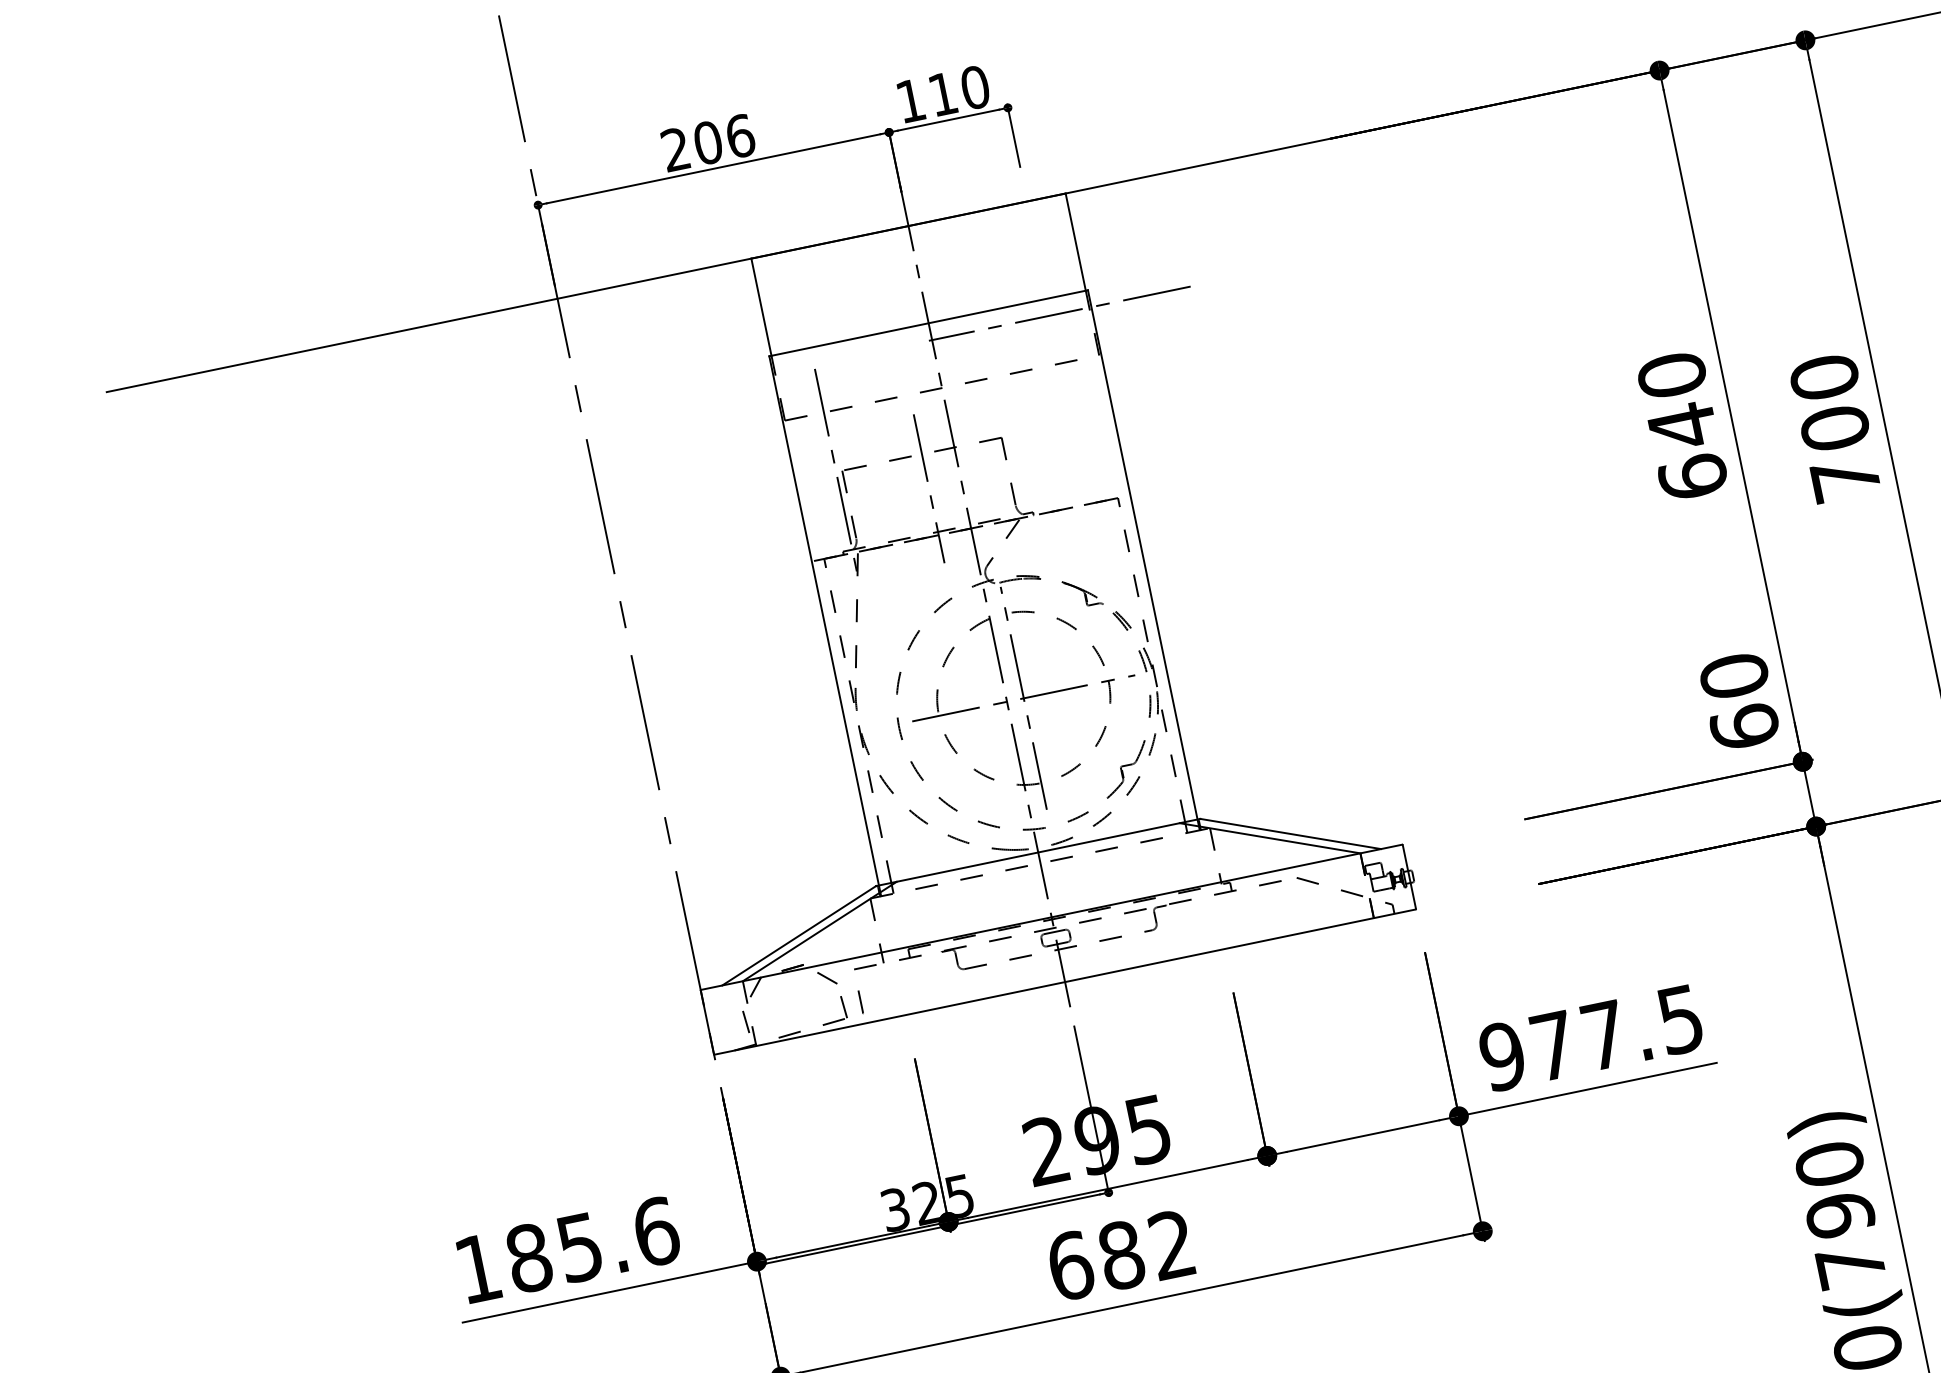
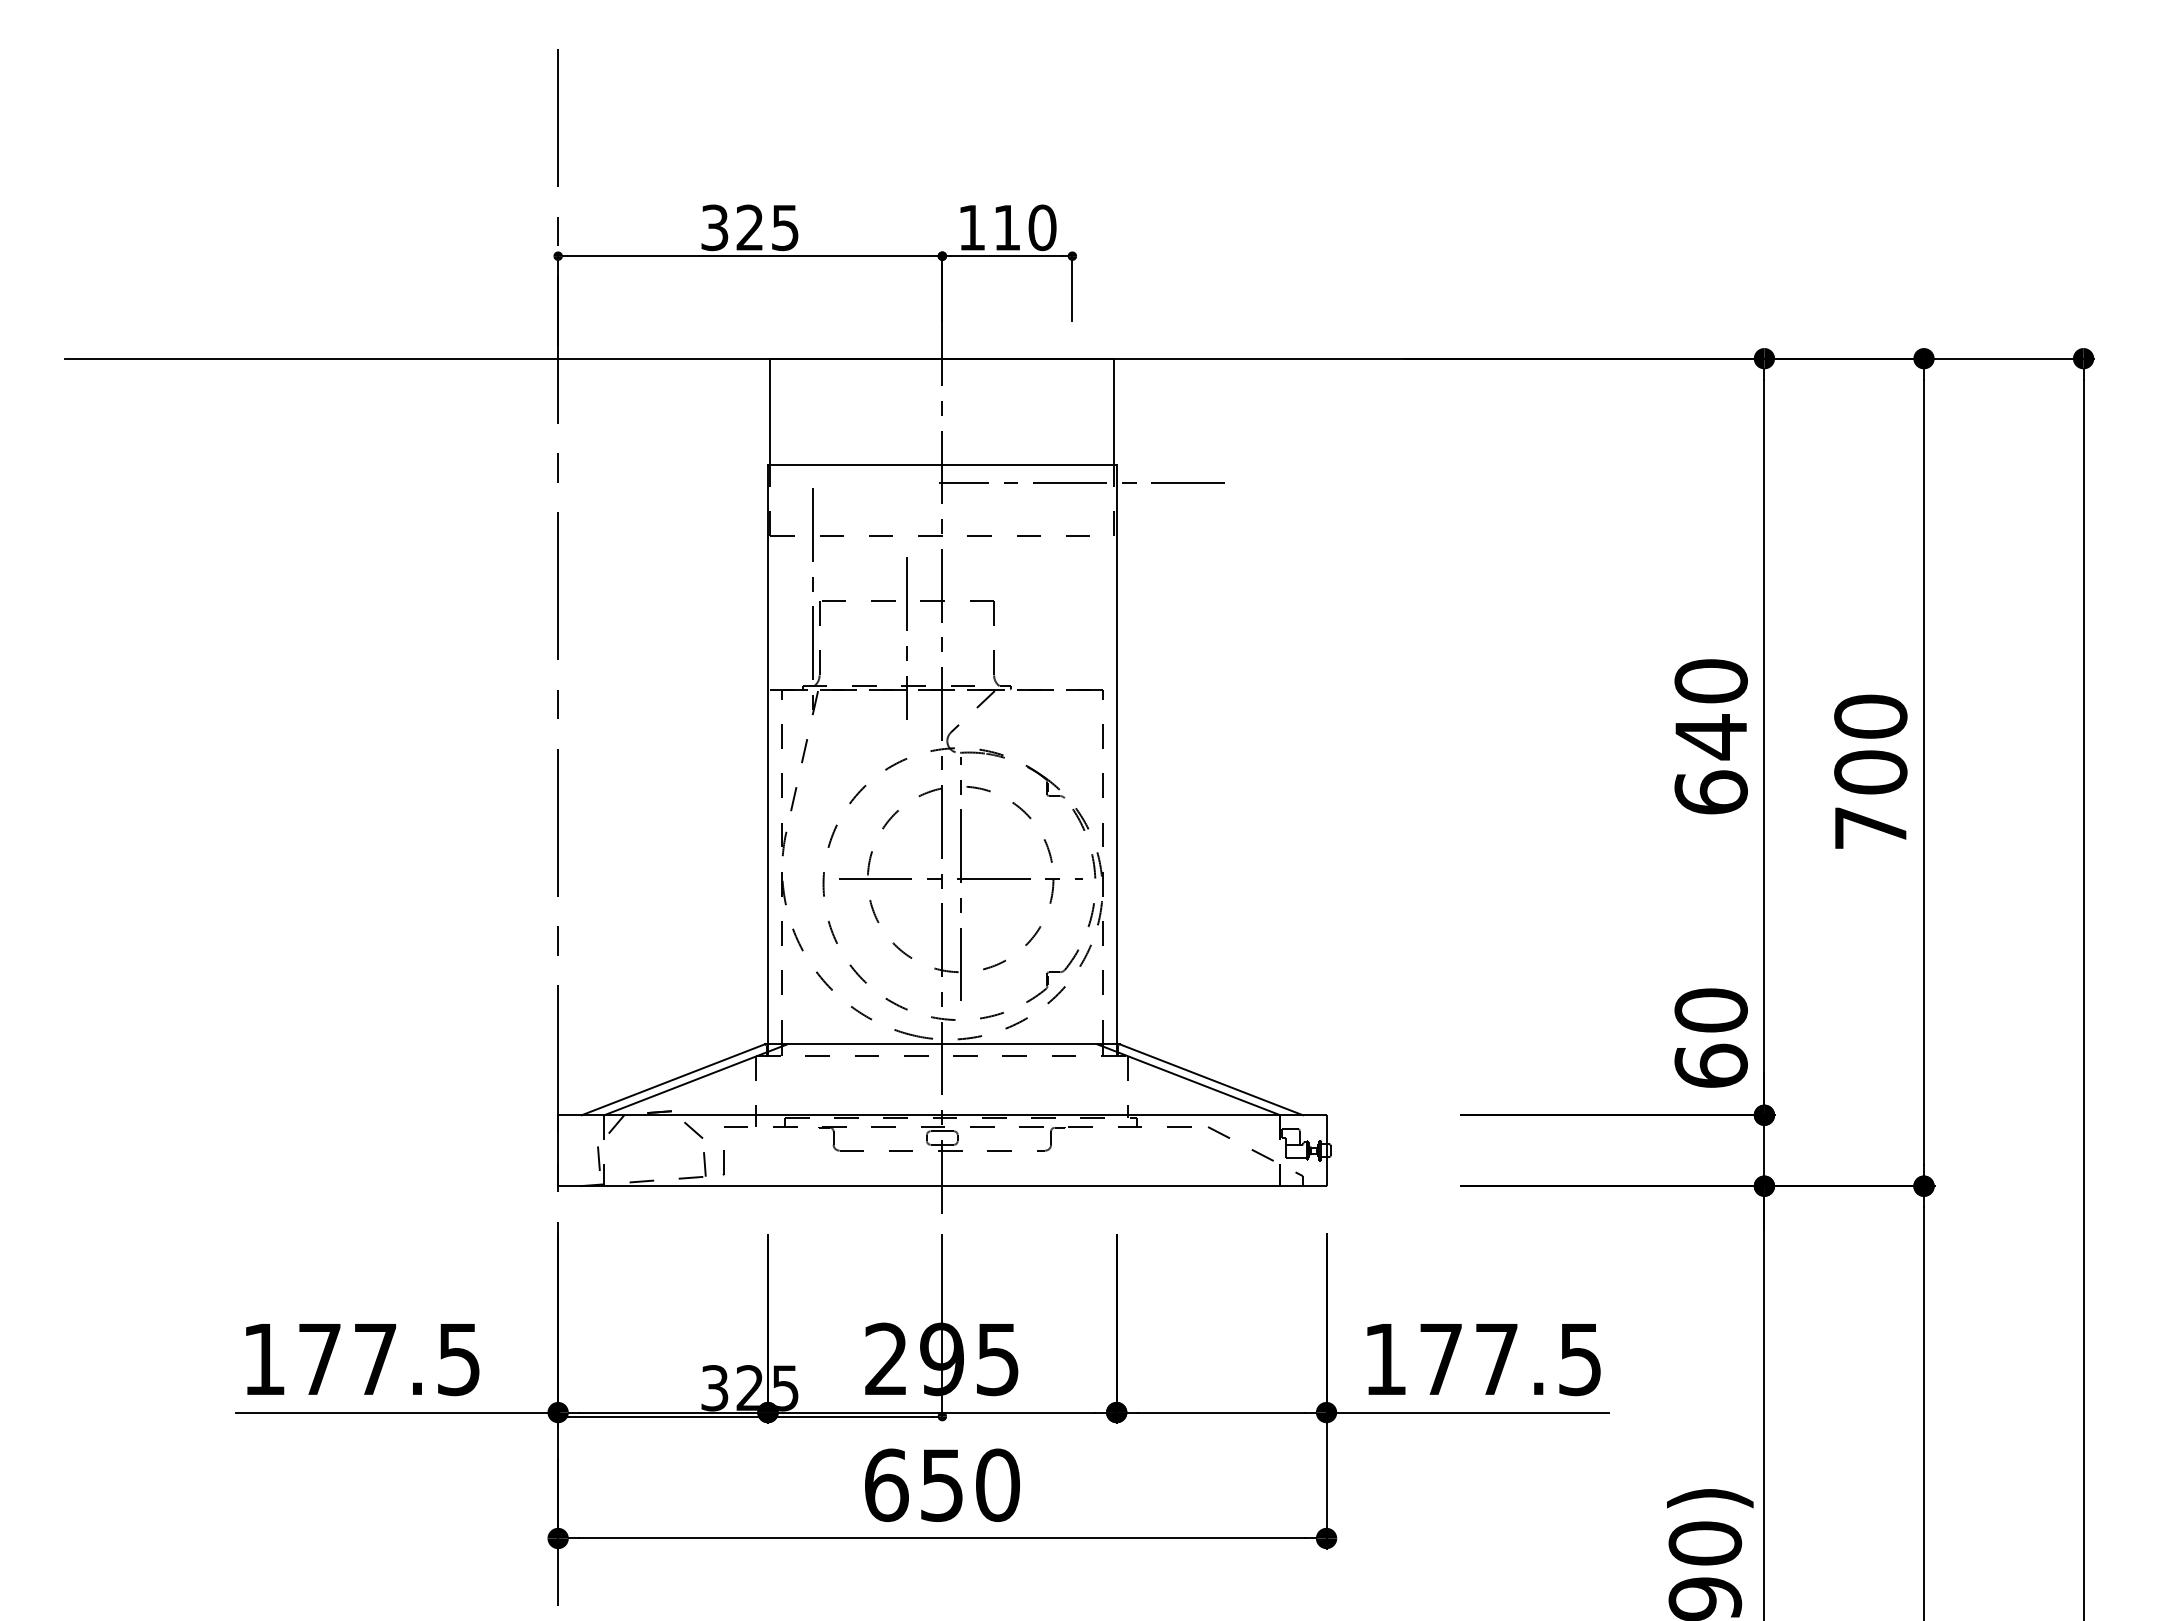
text: (708, 142) -> (750, 227), 206 -> 325
text: (1502, 1056) -> (1385, 1359), 977.5 -> 177.5
text: (592, 1245) -> (389, 1359), 185.6 -> 177.5
text: (1146, 1250) -> (969, 1485), 682 -> 650

